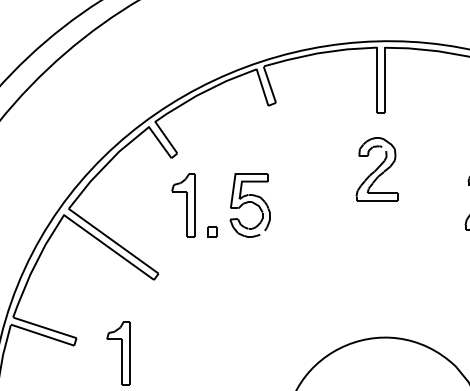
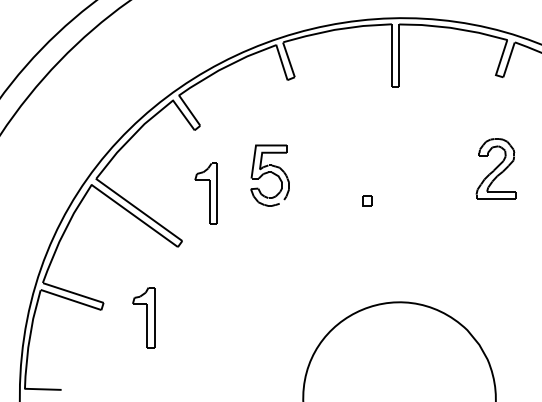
part: (376, 169) -> (391, 141), removed
part: (182, 205) -> (205, 193), moved
part: (213, 231) -> (367, 200), moved

